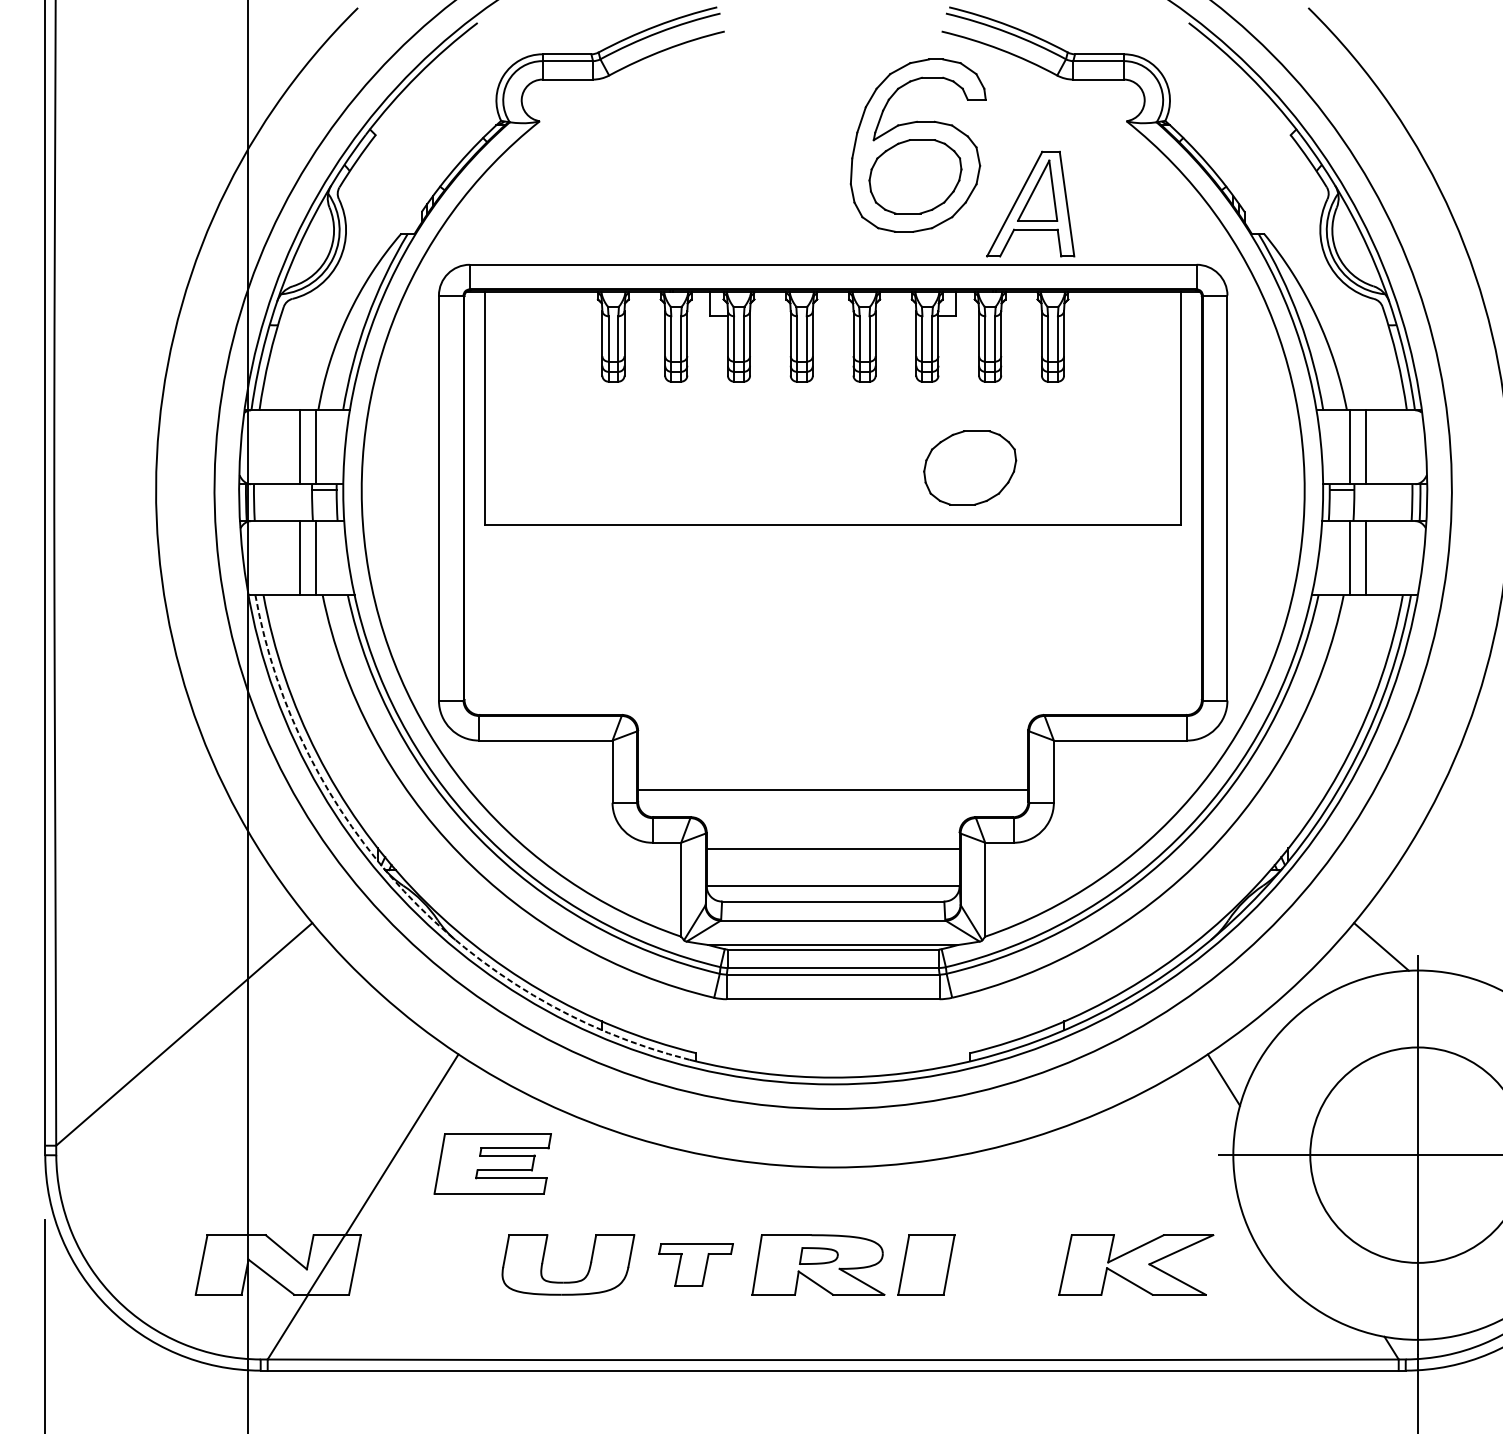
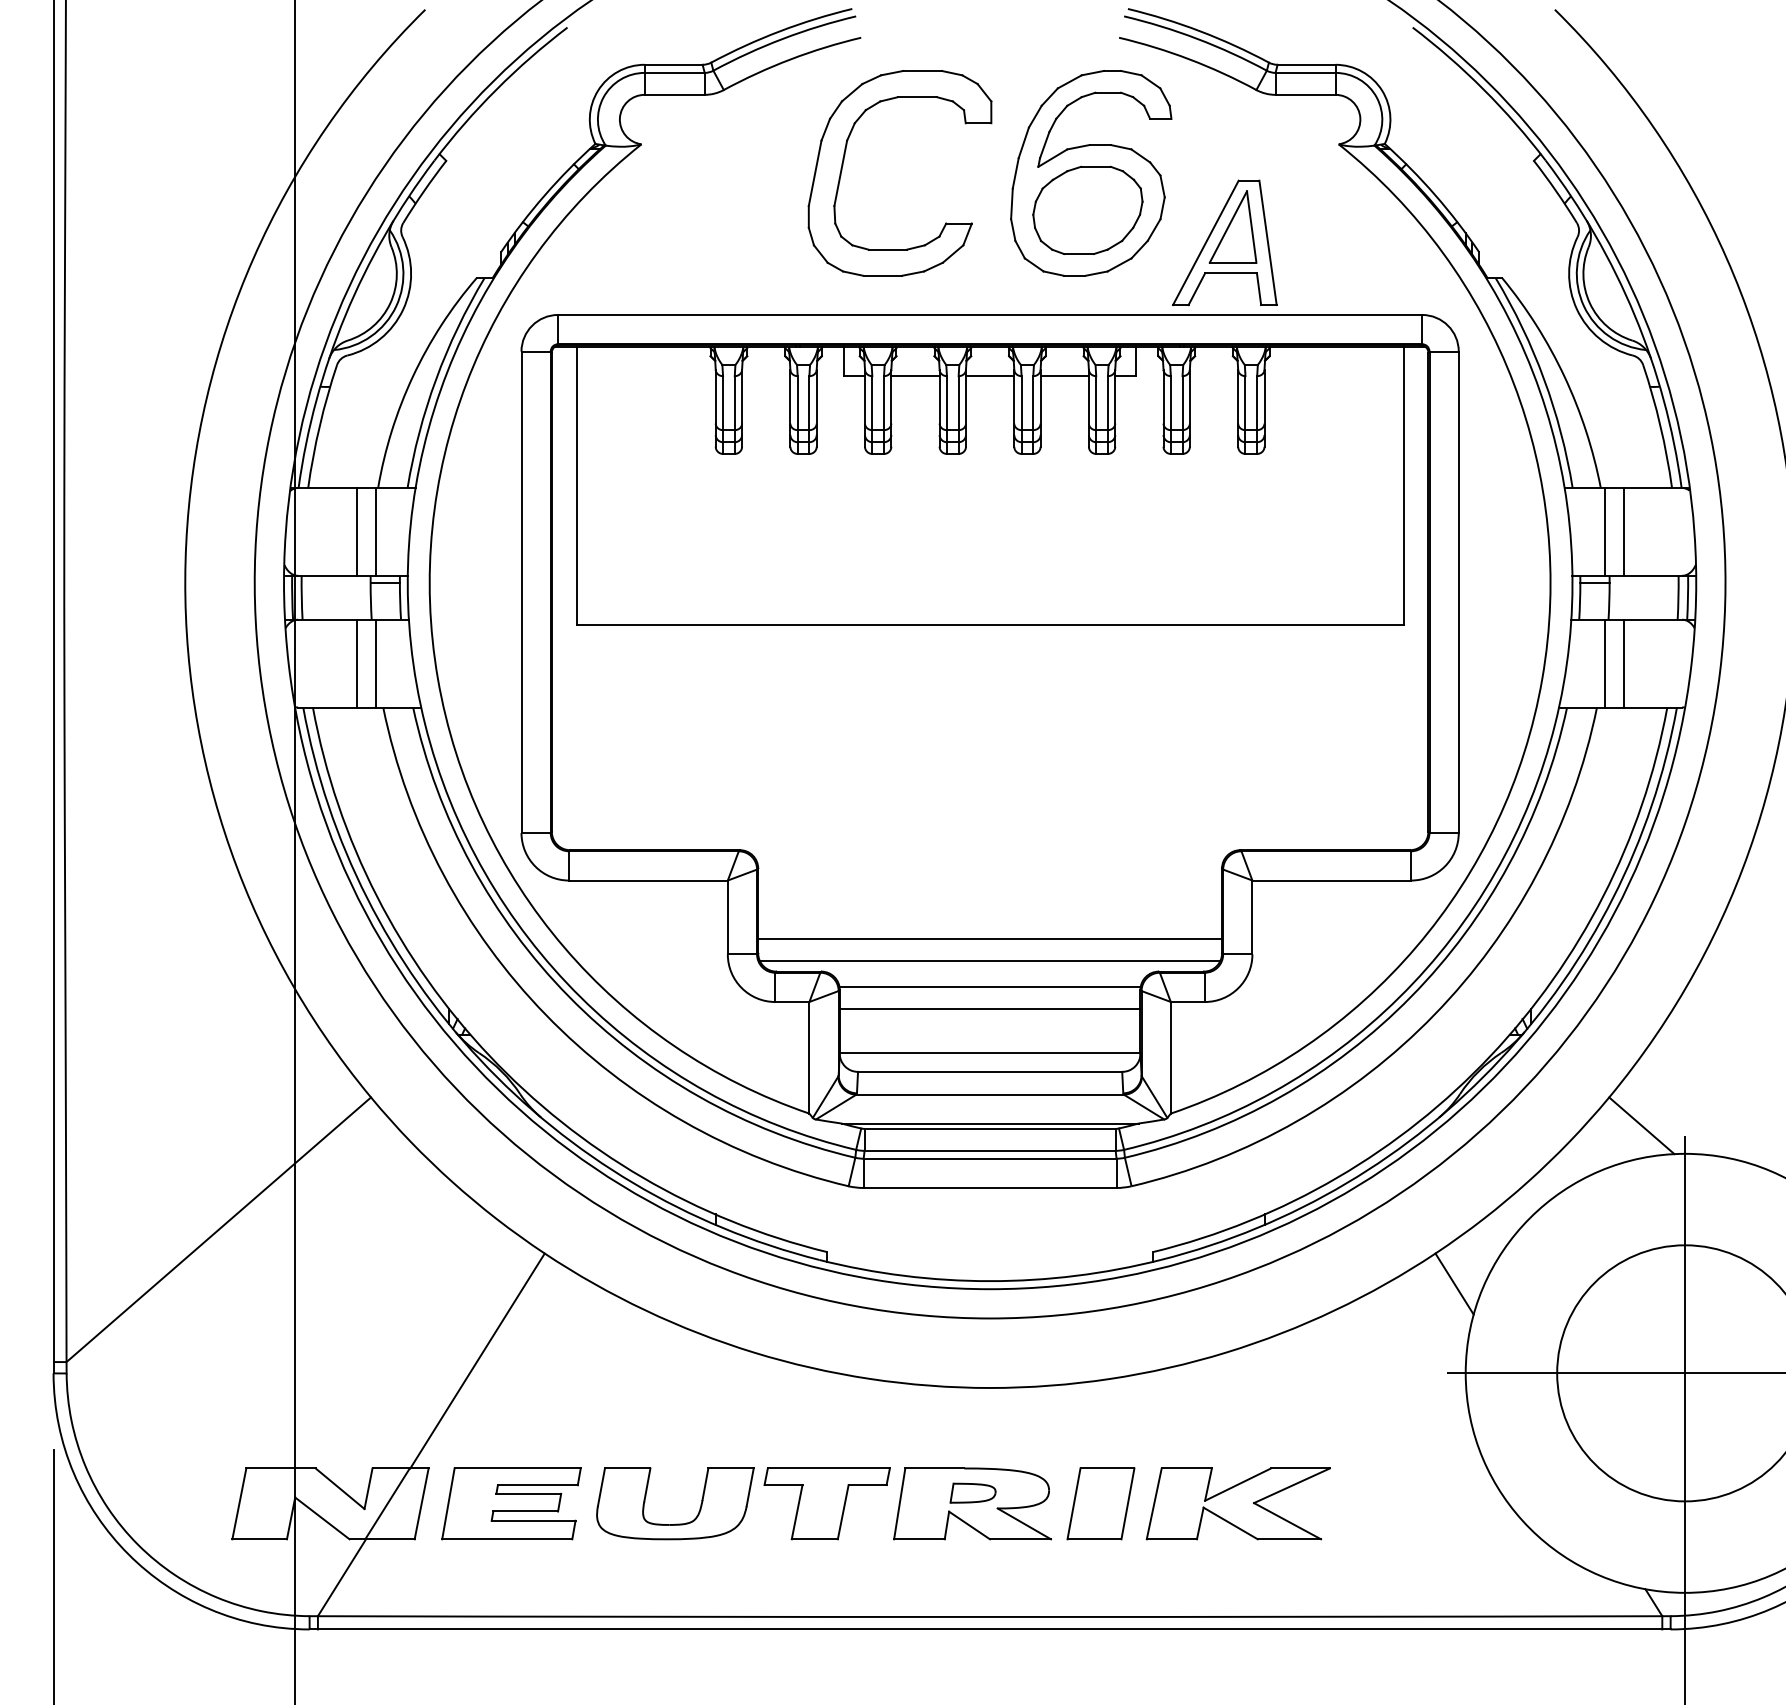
part: (710, 134) -> (844, 160), added
line: (770, 316) -> (915, 376), added
line: (832, 316) -> (989, 376), added
line: (895, 316) -> (1064, 376), added
part: (969, 467) -> (1152, 555), removed
line: (833, 808) -> (990, 961), added
line: (832, 830) -> (989, 987), added
arc: (404, 891) -> (480, 1059), dashed -> solid
part: (492, 1163) -> (511, 1503), moved
part: (695, 1264) -> (826, 1503), size x1.43
part: (1135, 1264) -> (1237, 1503), moved

